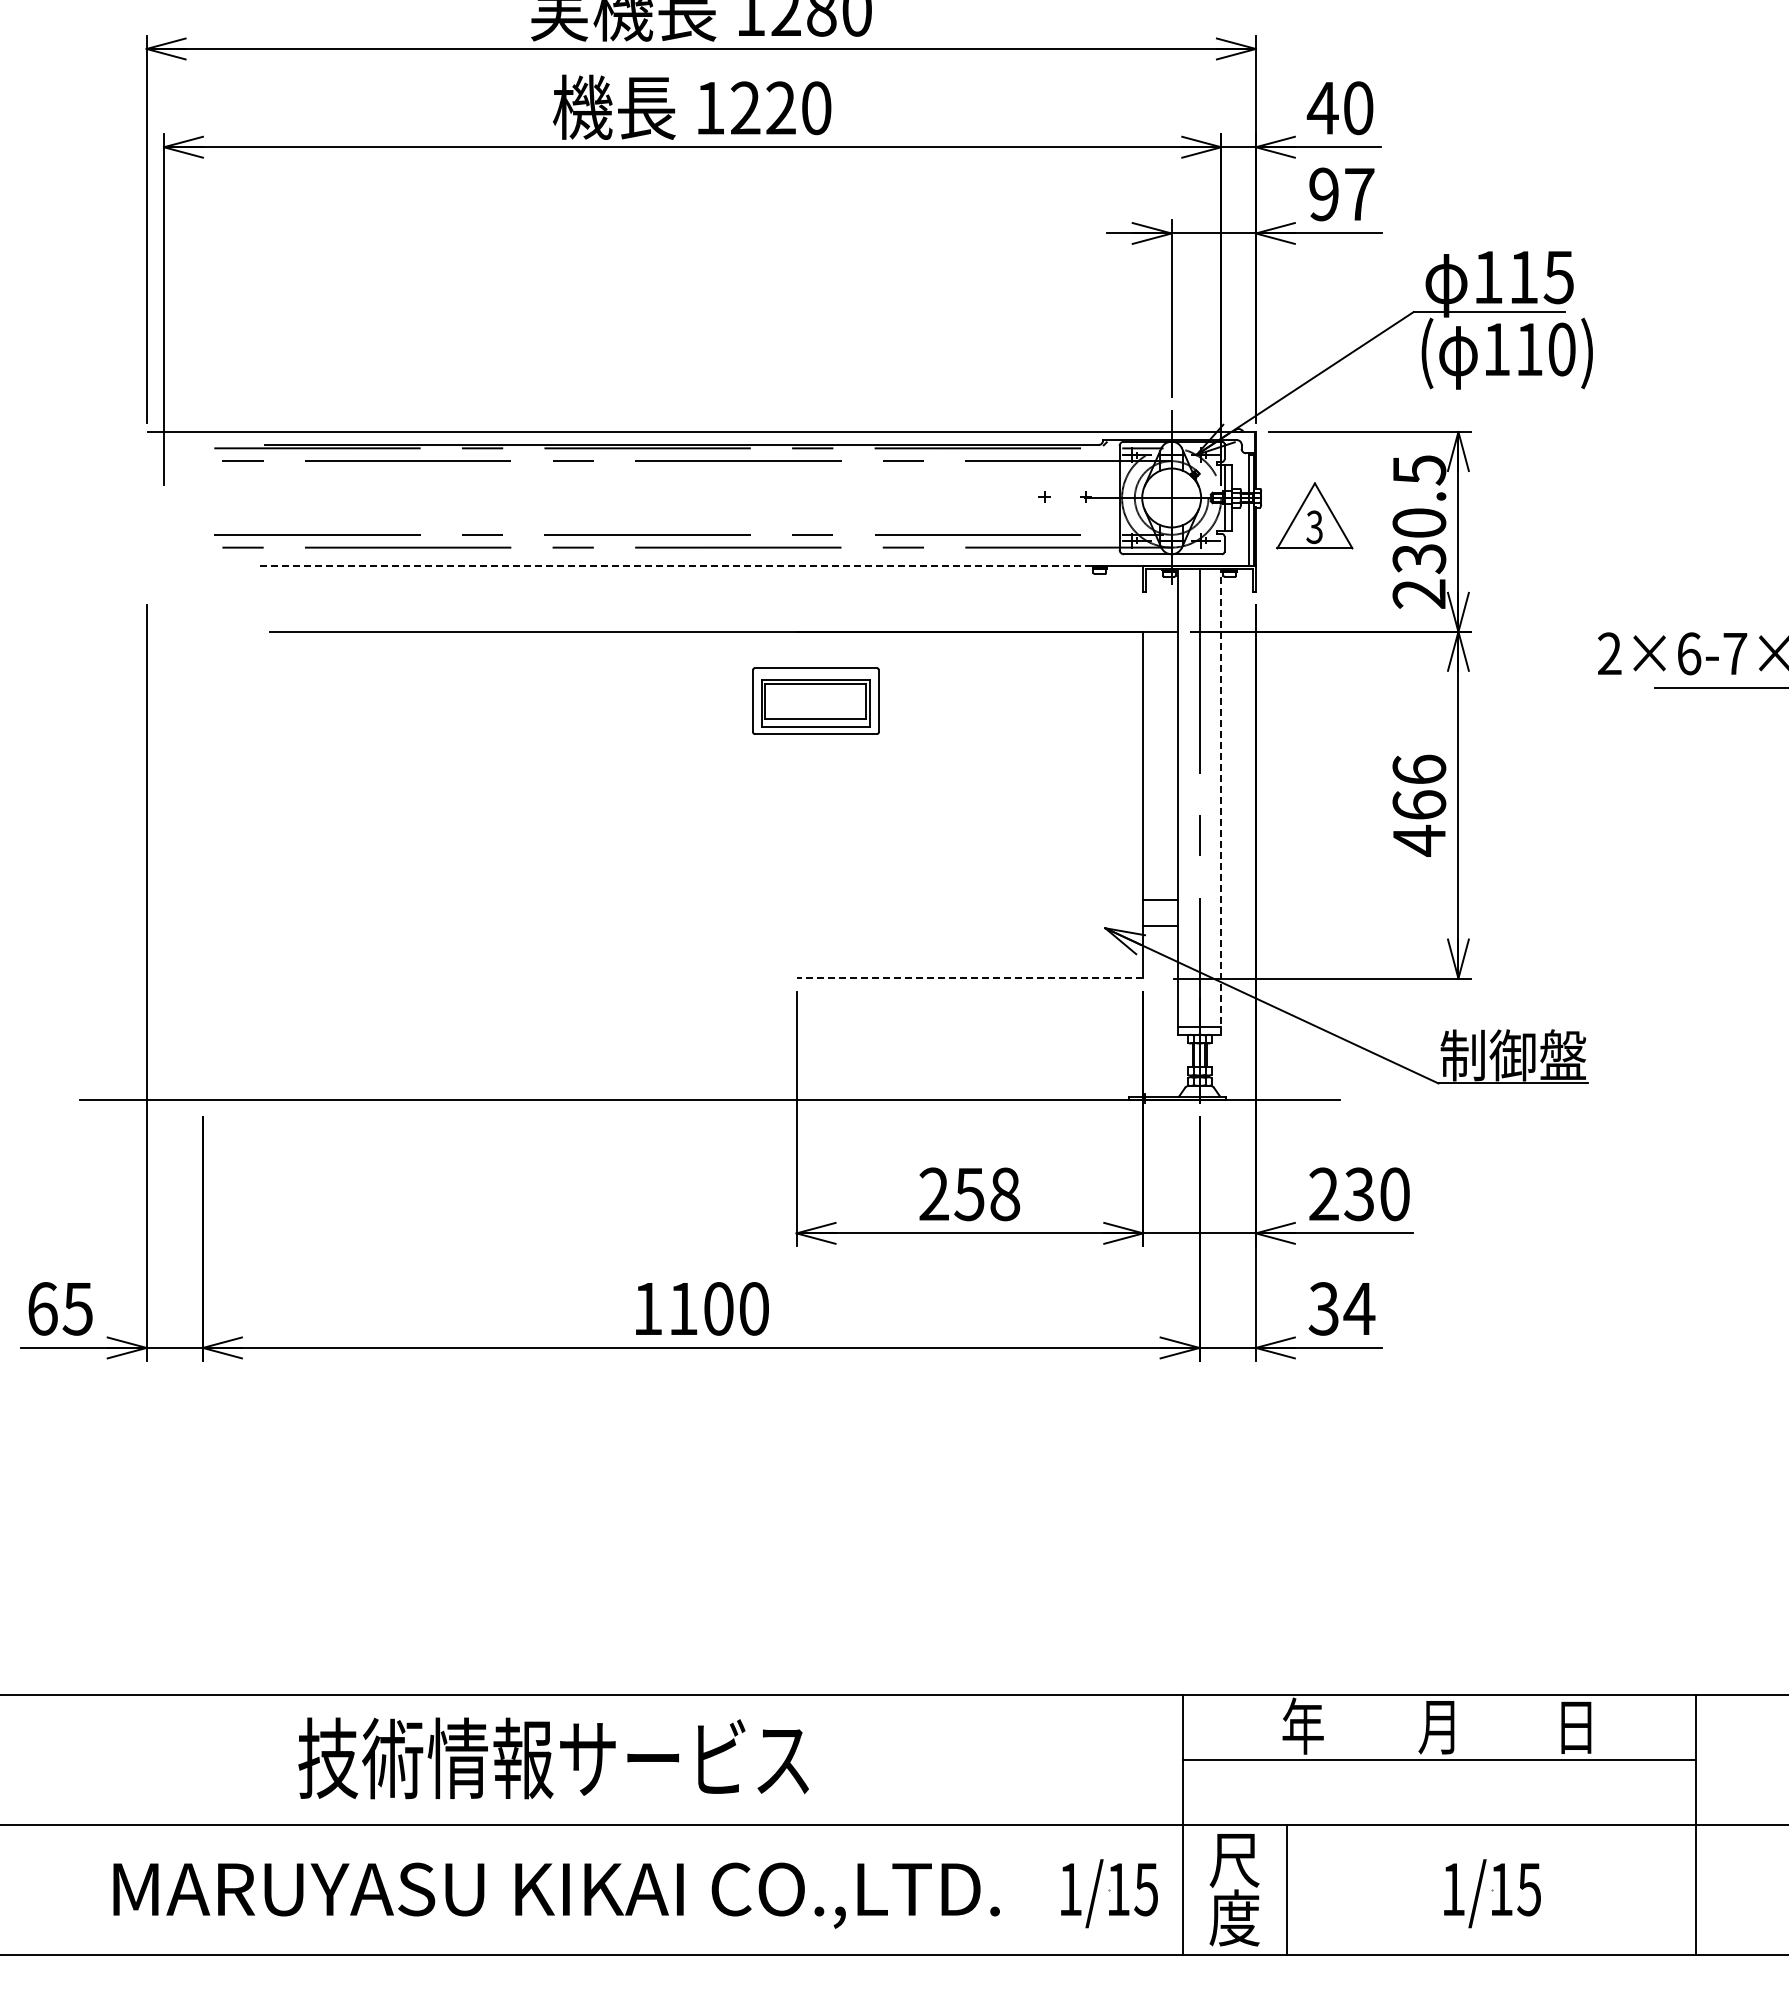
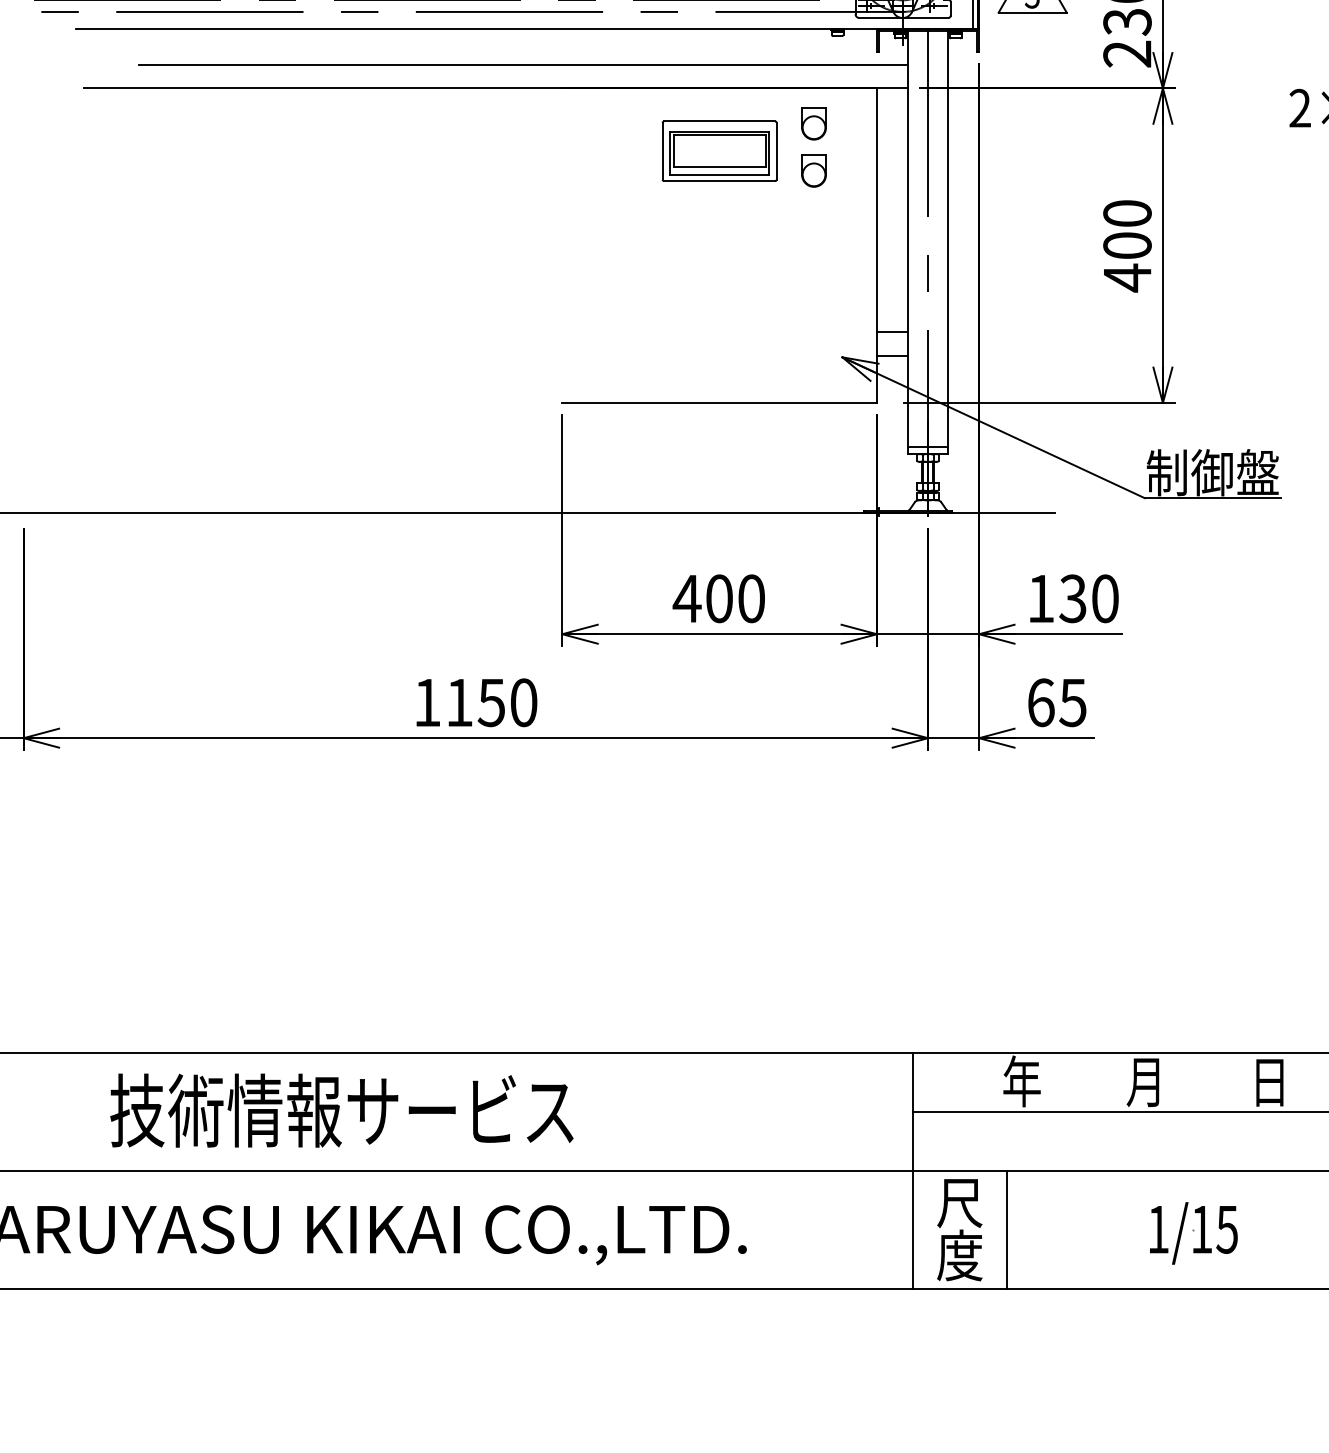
line: (682, 566) -> (458, 29), dashed -> solid
line: (753, 605) -> (523, 64), added
part: (1073, 671) -> (813, 124), added
part: (815, 700) -> (719, 150), moved
part: (1073, 723) -> (813, 171), added
text: (1419, 786) -> (1127, 228), 466 -> 400
line: (1221, 801) -> (947, 242), dashed -> solid
line: (969, 978) -> (719, 402), dashed -> solid
text: (1323, 1193) -> (1040, 598), 230 -> 130
text: (969, 1194) -> (719, 598), 258 -> 400
text: (718, 1308) -> (491, 702), 1100 -> 1150
text: (1341, 1308) -> (1056, 702), 34 -> 65
part: (1109, 1893) -> (846, 1233), removed

